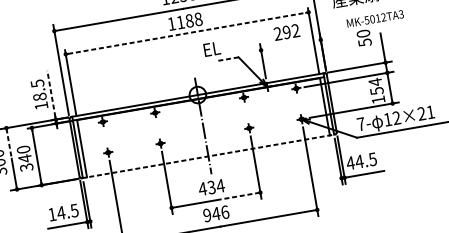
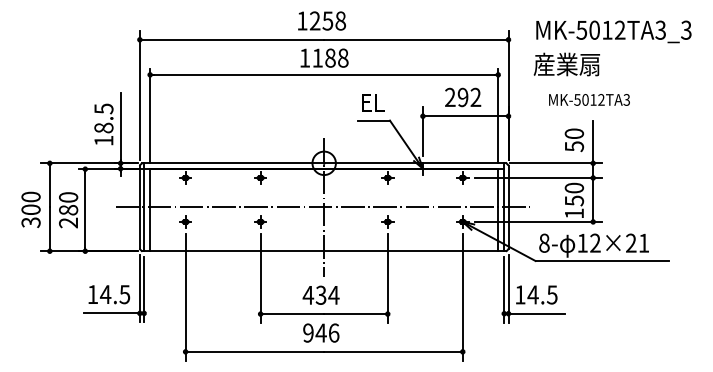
line: (187, 33) -> (324, 74), dashed -> solid
text: (364, 38) -> (574, 140), moved
line: (290, 45) -> (465, 116), added
text: (212, 48) -> (373, 102), moved
line: (227, 59) -> (373, 120), dashed -> solid
text: (375, 81) -> (574, 187), 154 -> 150
line: (51, 93) -> (120, 126), dashed -> solid
text: (361, 123) -> (544, 242), 7- -> 8-
line: (202, 126) -> (322, 207), added
line: (8, 143) -> (49, 185), dashed -> solid
line: (208, 156) -> (324, 251), dashed -> solid
text: (25, 162) -> (68, 216), 340 -> 280
text: (350, 162) -> (520, 294), 44.5 -> 14.5
line: (237, 196) -> (355, 314), dashed -> solid

